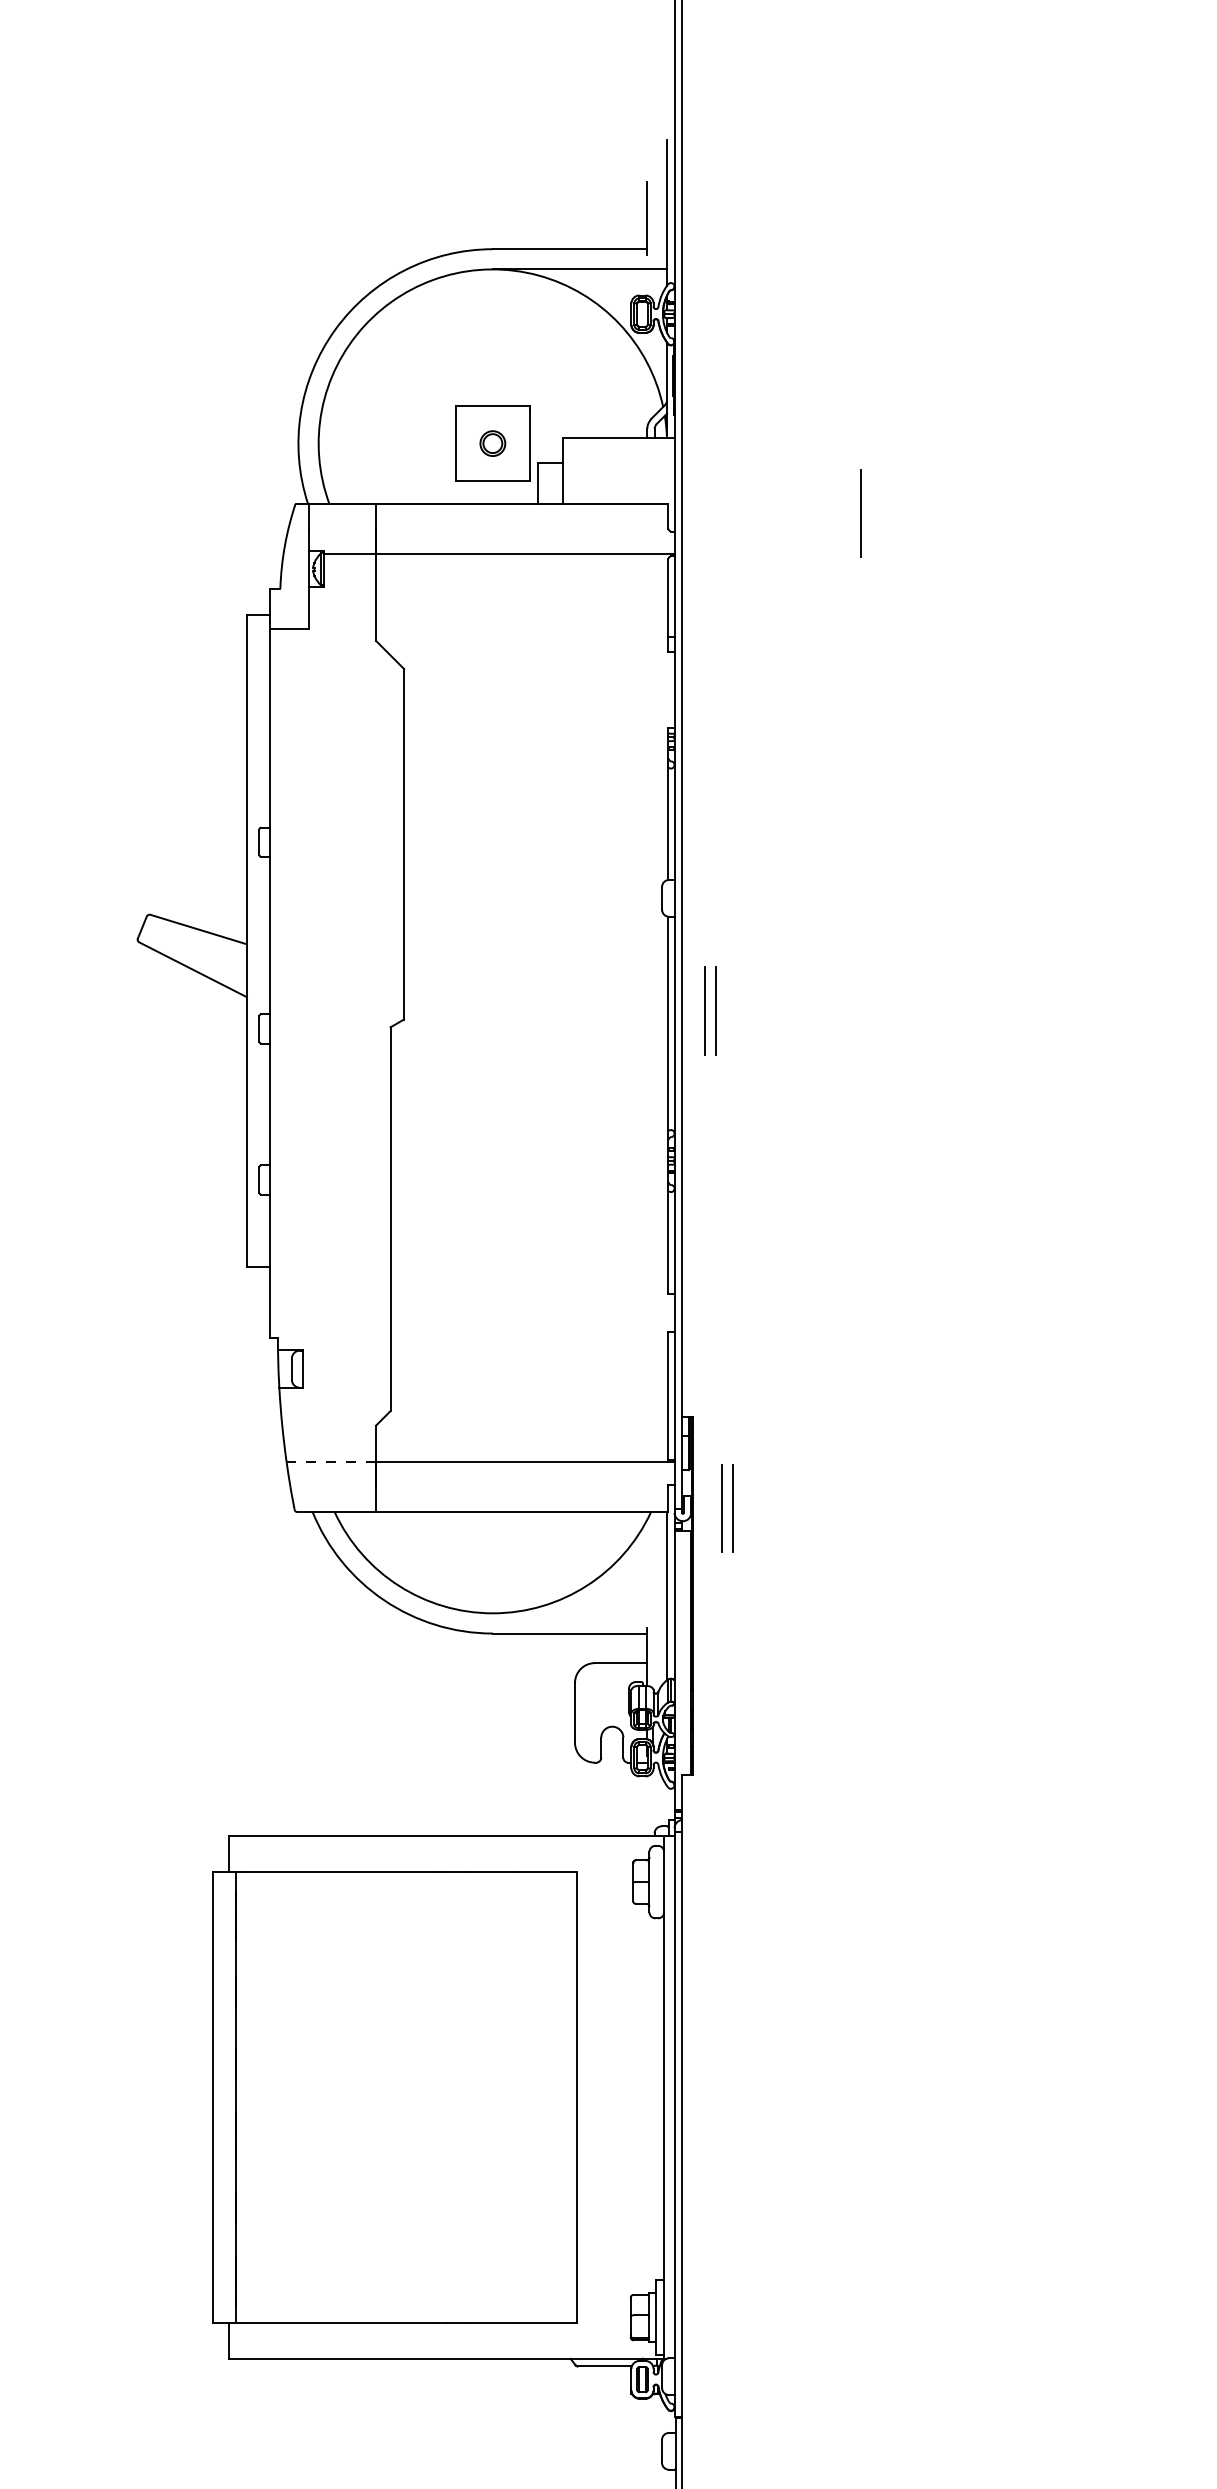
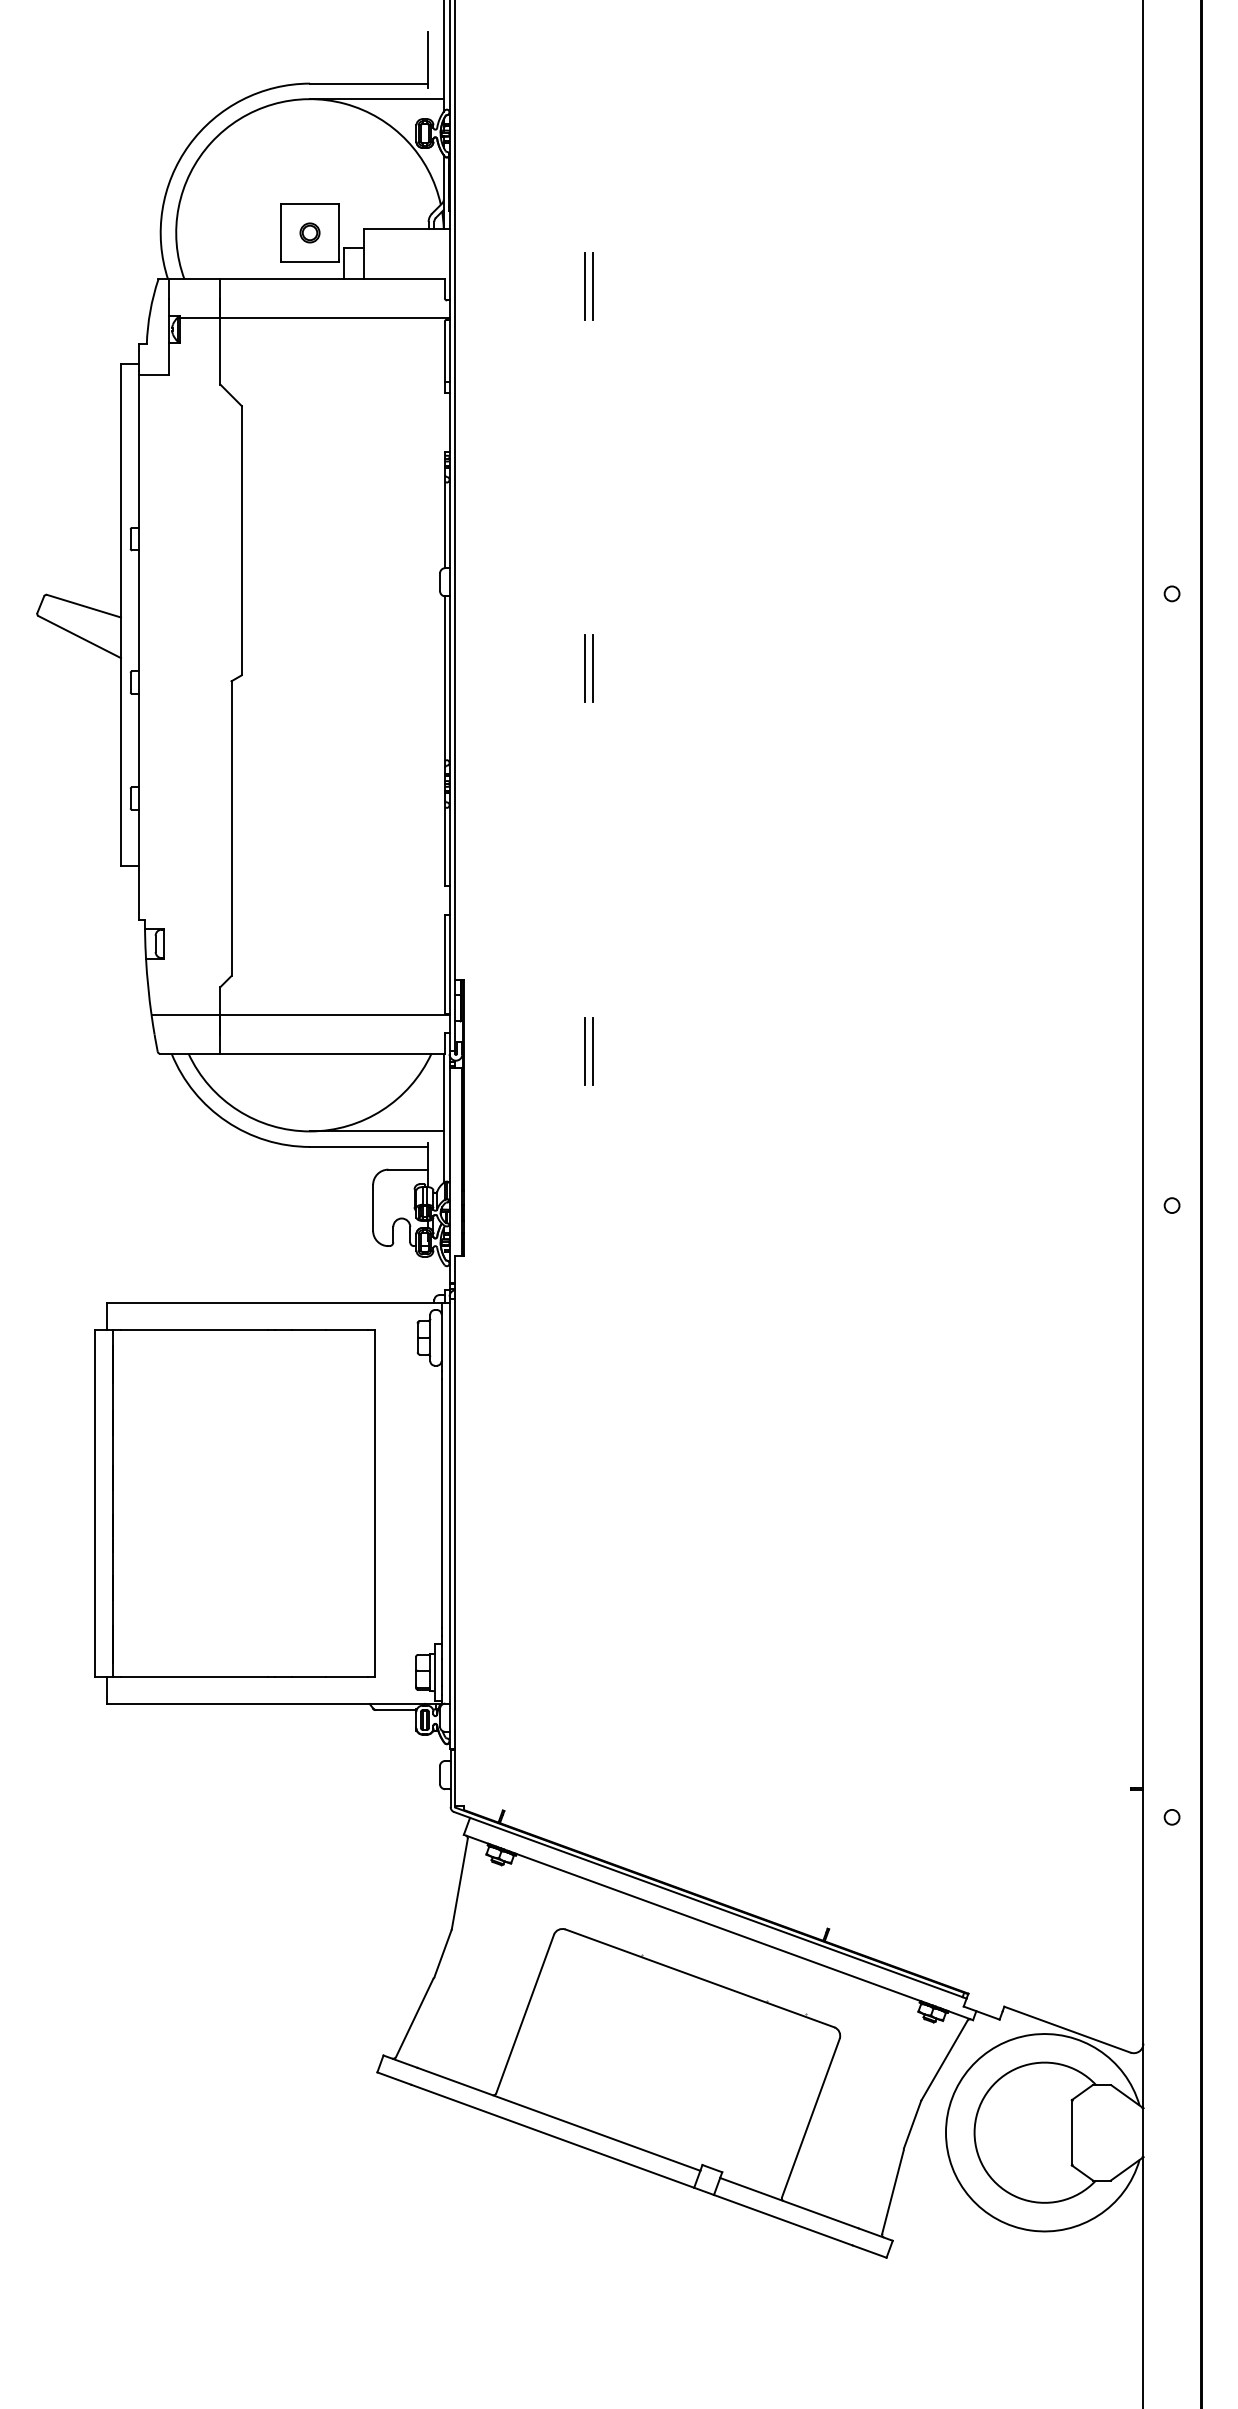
line: (851, 513) -> (585, 286), added
part: (709, 1010) -> (588, 668), moved
line: (330, 1462) -> (185, 1015), dashed -> solid
part: (726, 1509) -> (588, 1051), moved
line: (579, 1613) -> (376, 1131), added

